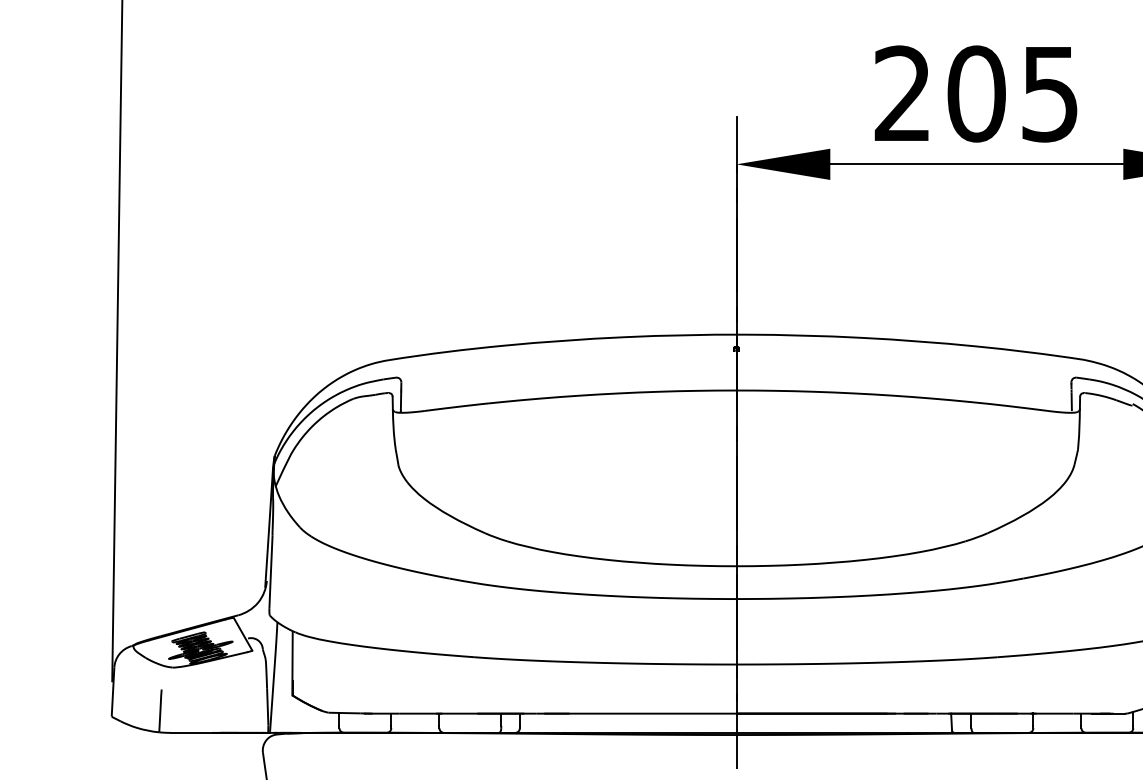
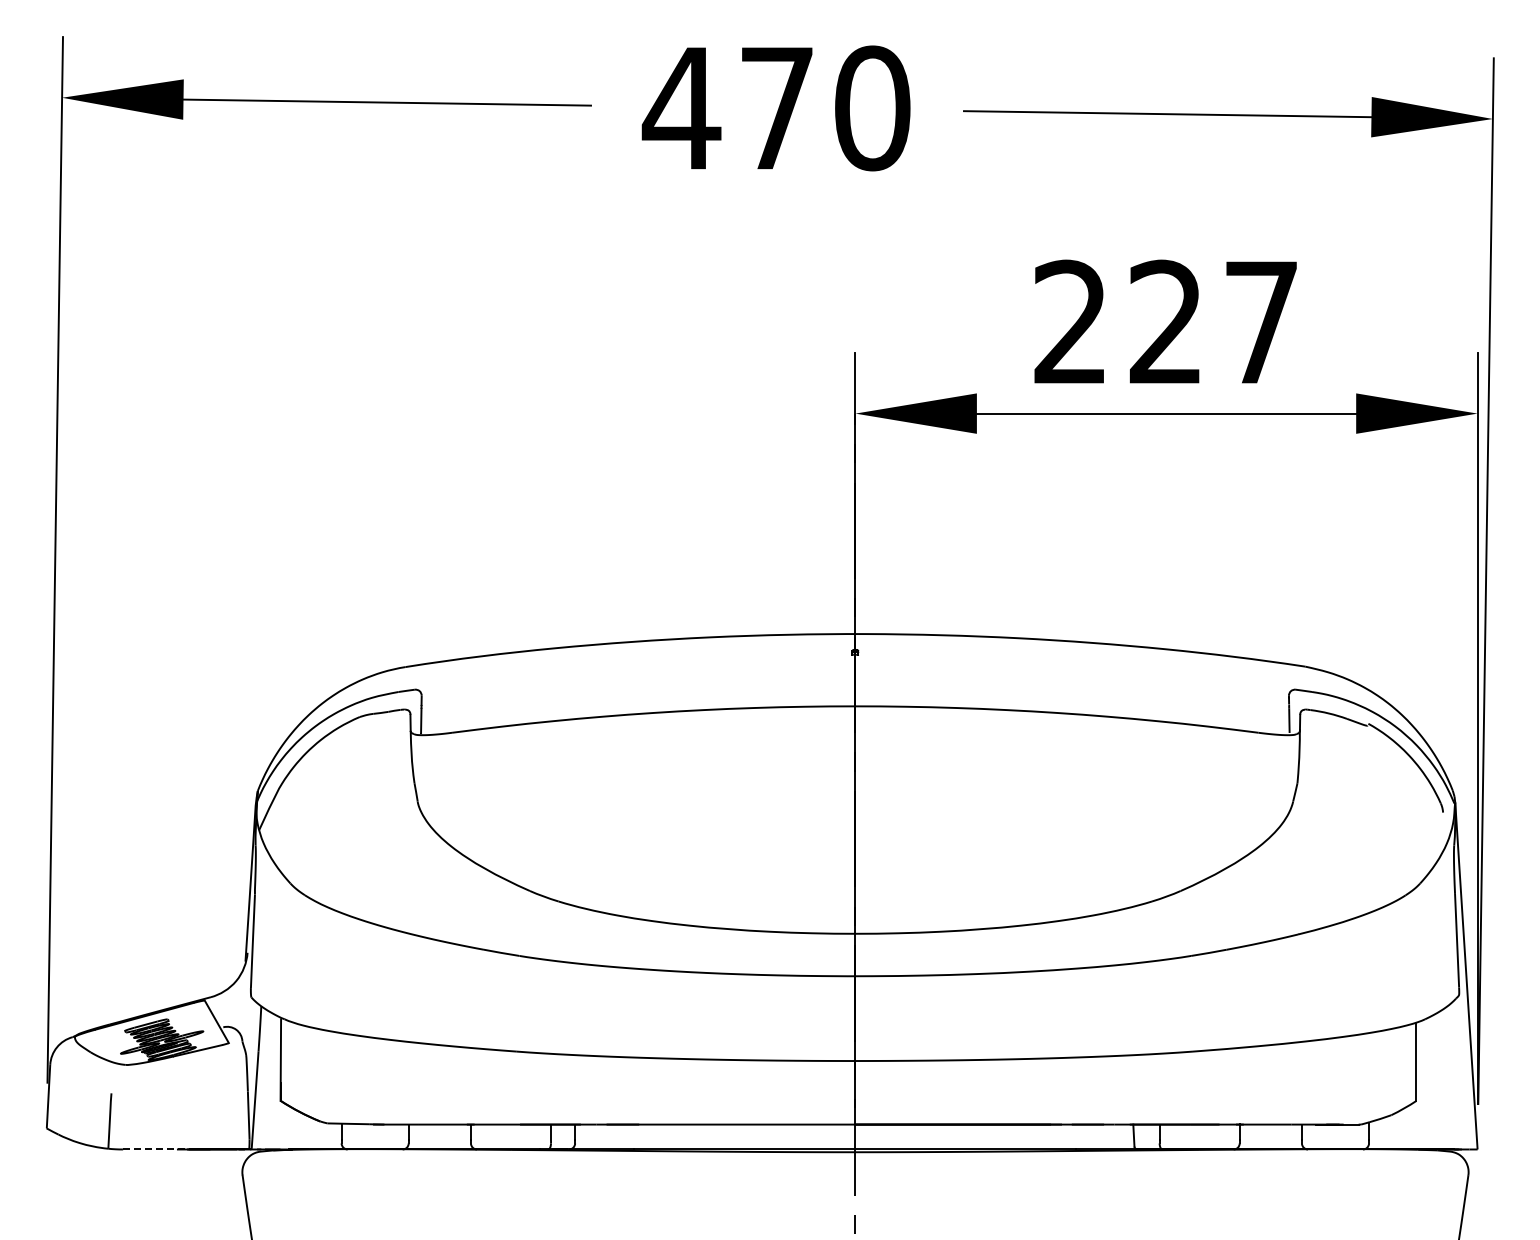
text: (1012, 93) -> (1212, 322), 205 -> 227
line: (195, 732) -> (155, 1149), solid -> dashed

